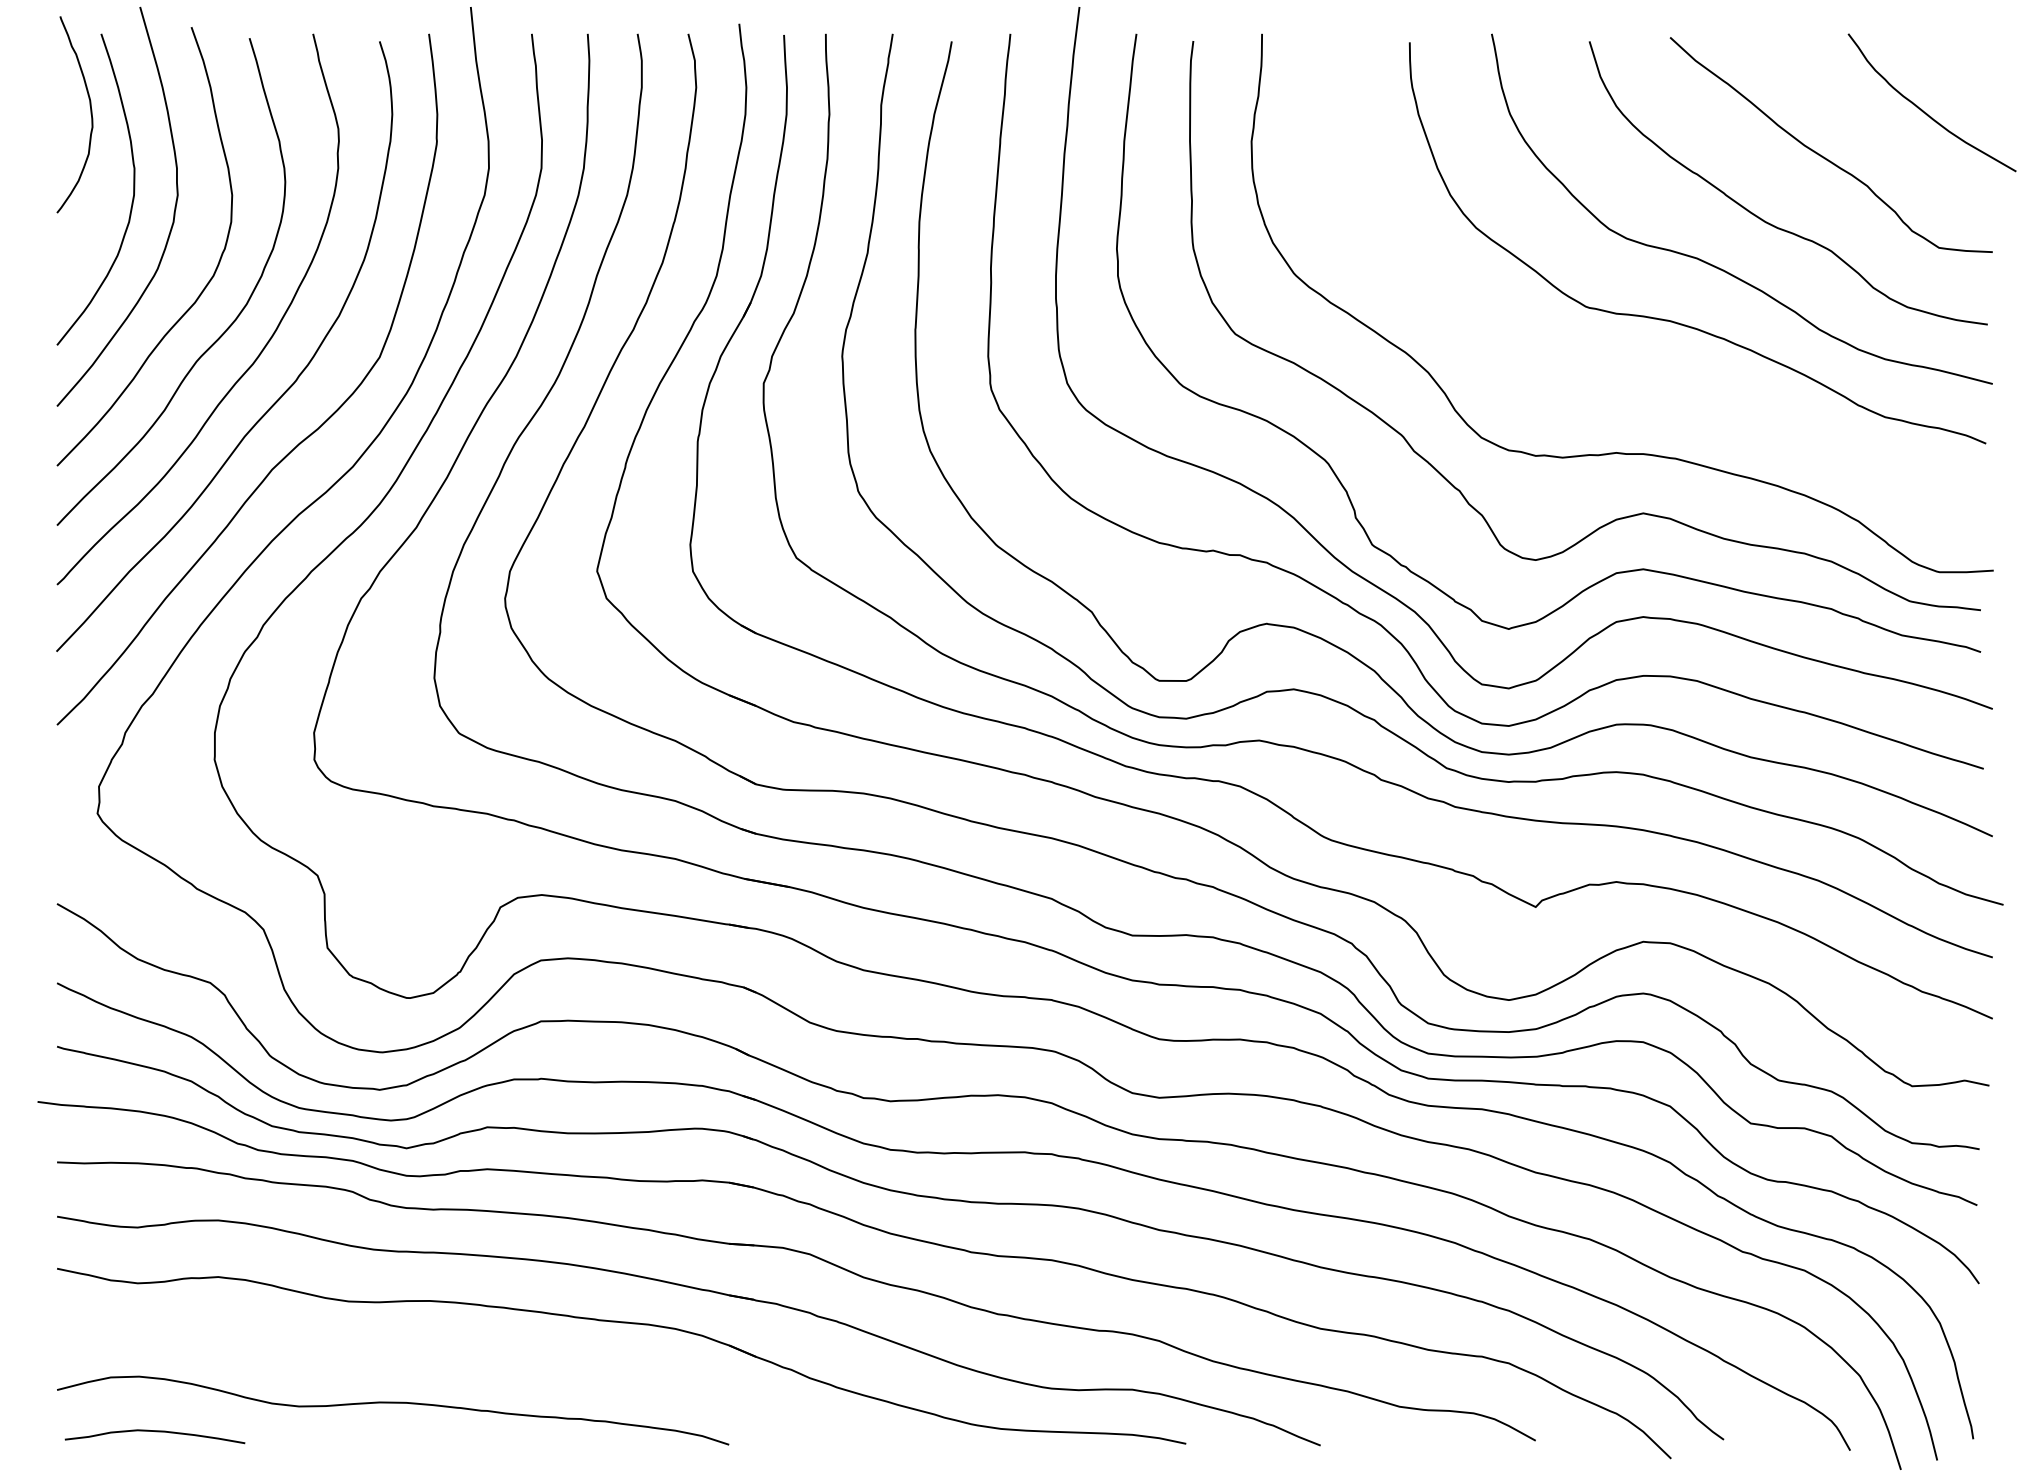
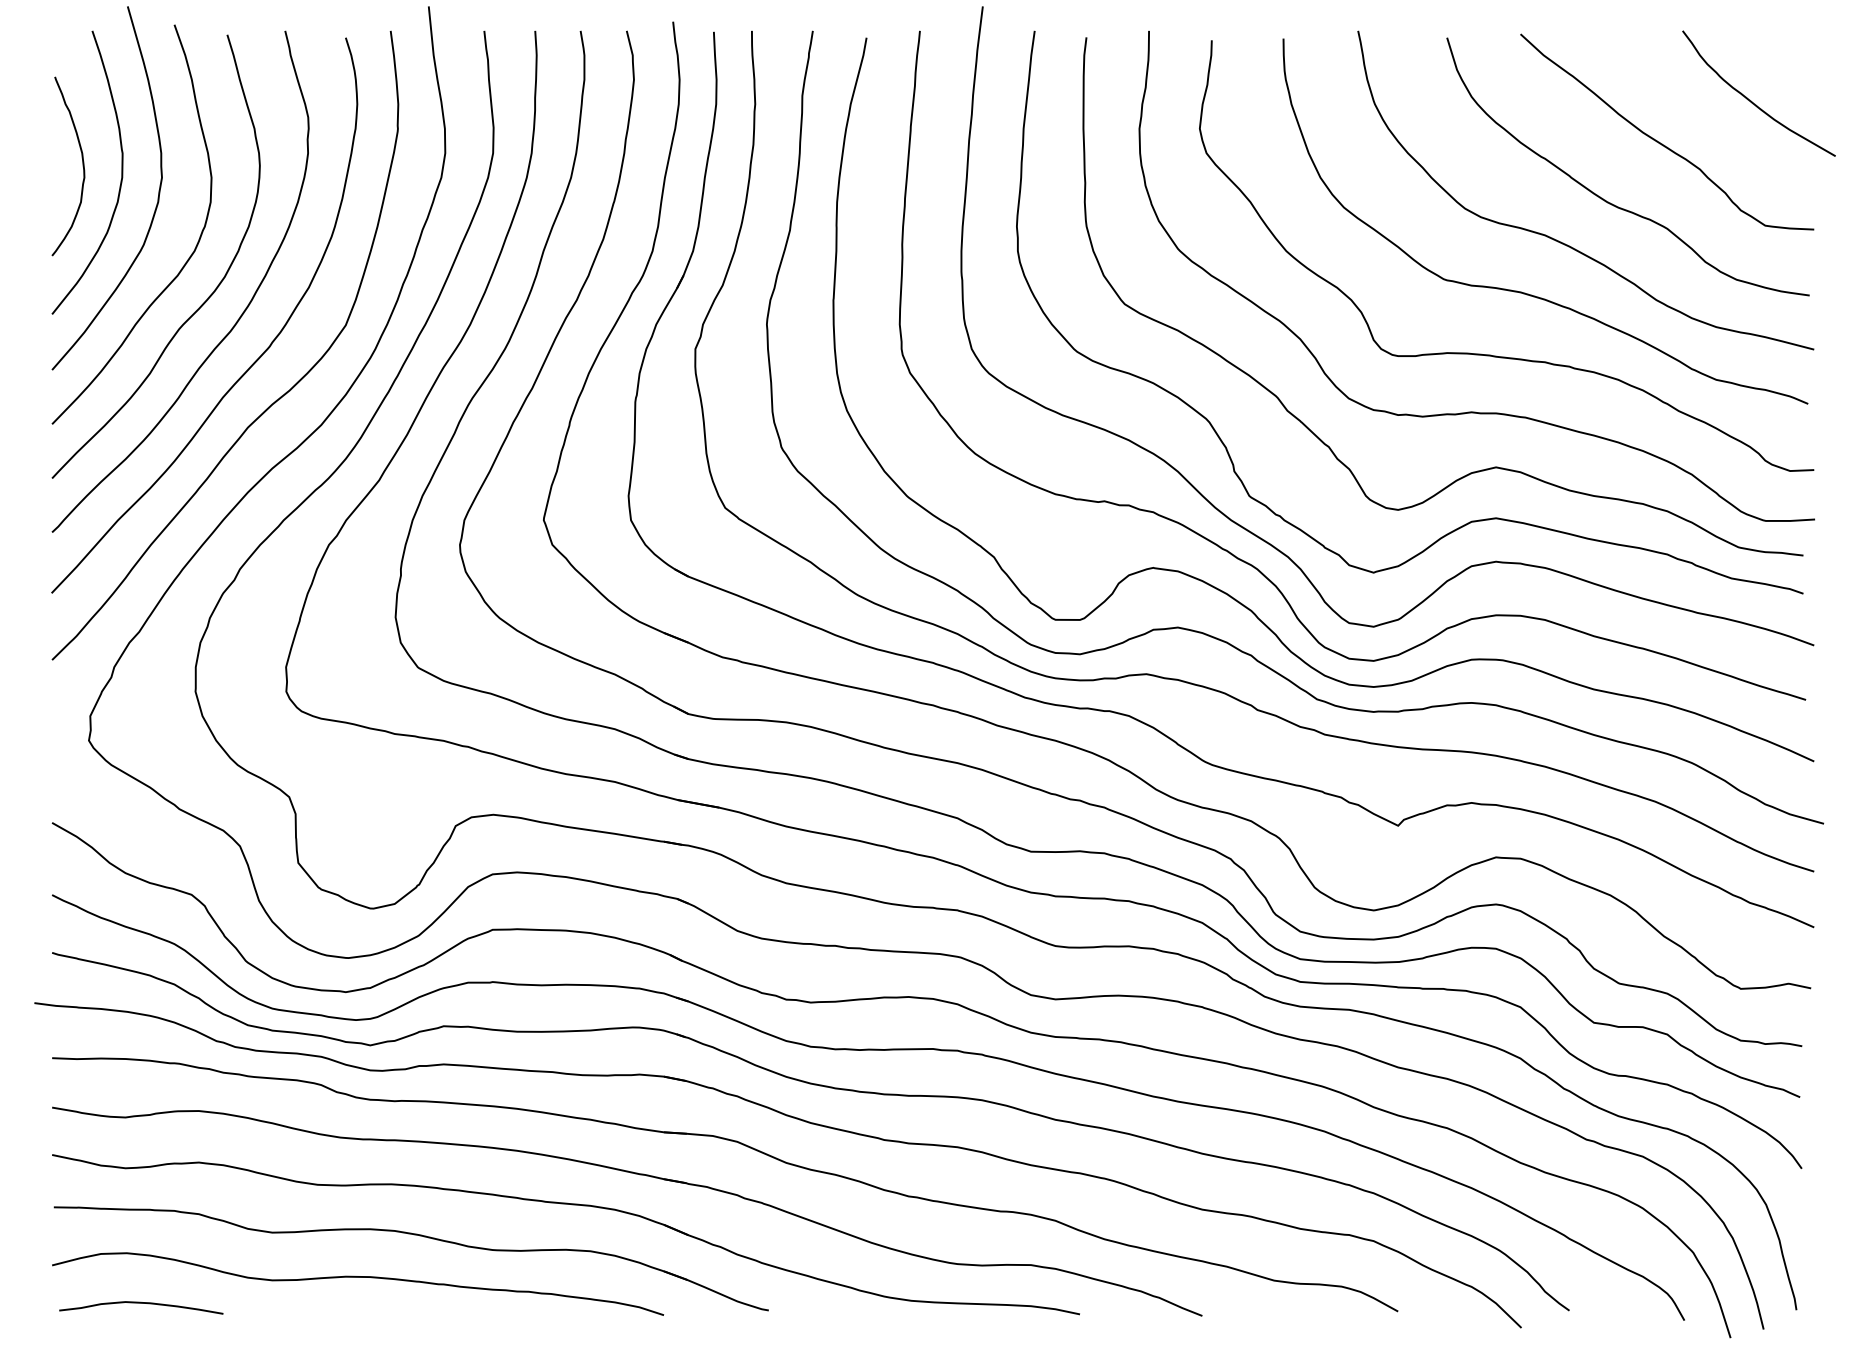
curve: (90, 114) -> (82, 166), moved
curve: (1637, 389) -> (1490, 354), added
part: (457, 1357) -> (416, 1235), added

